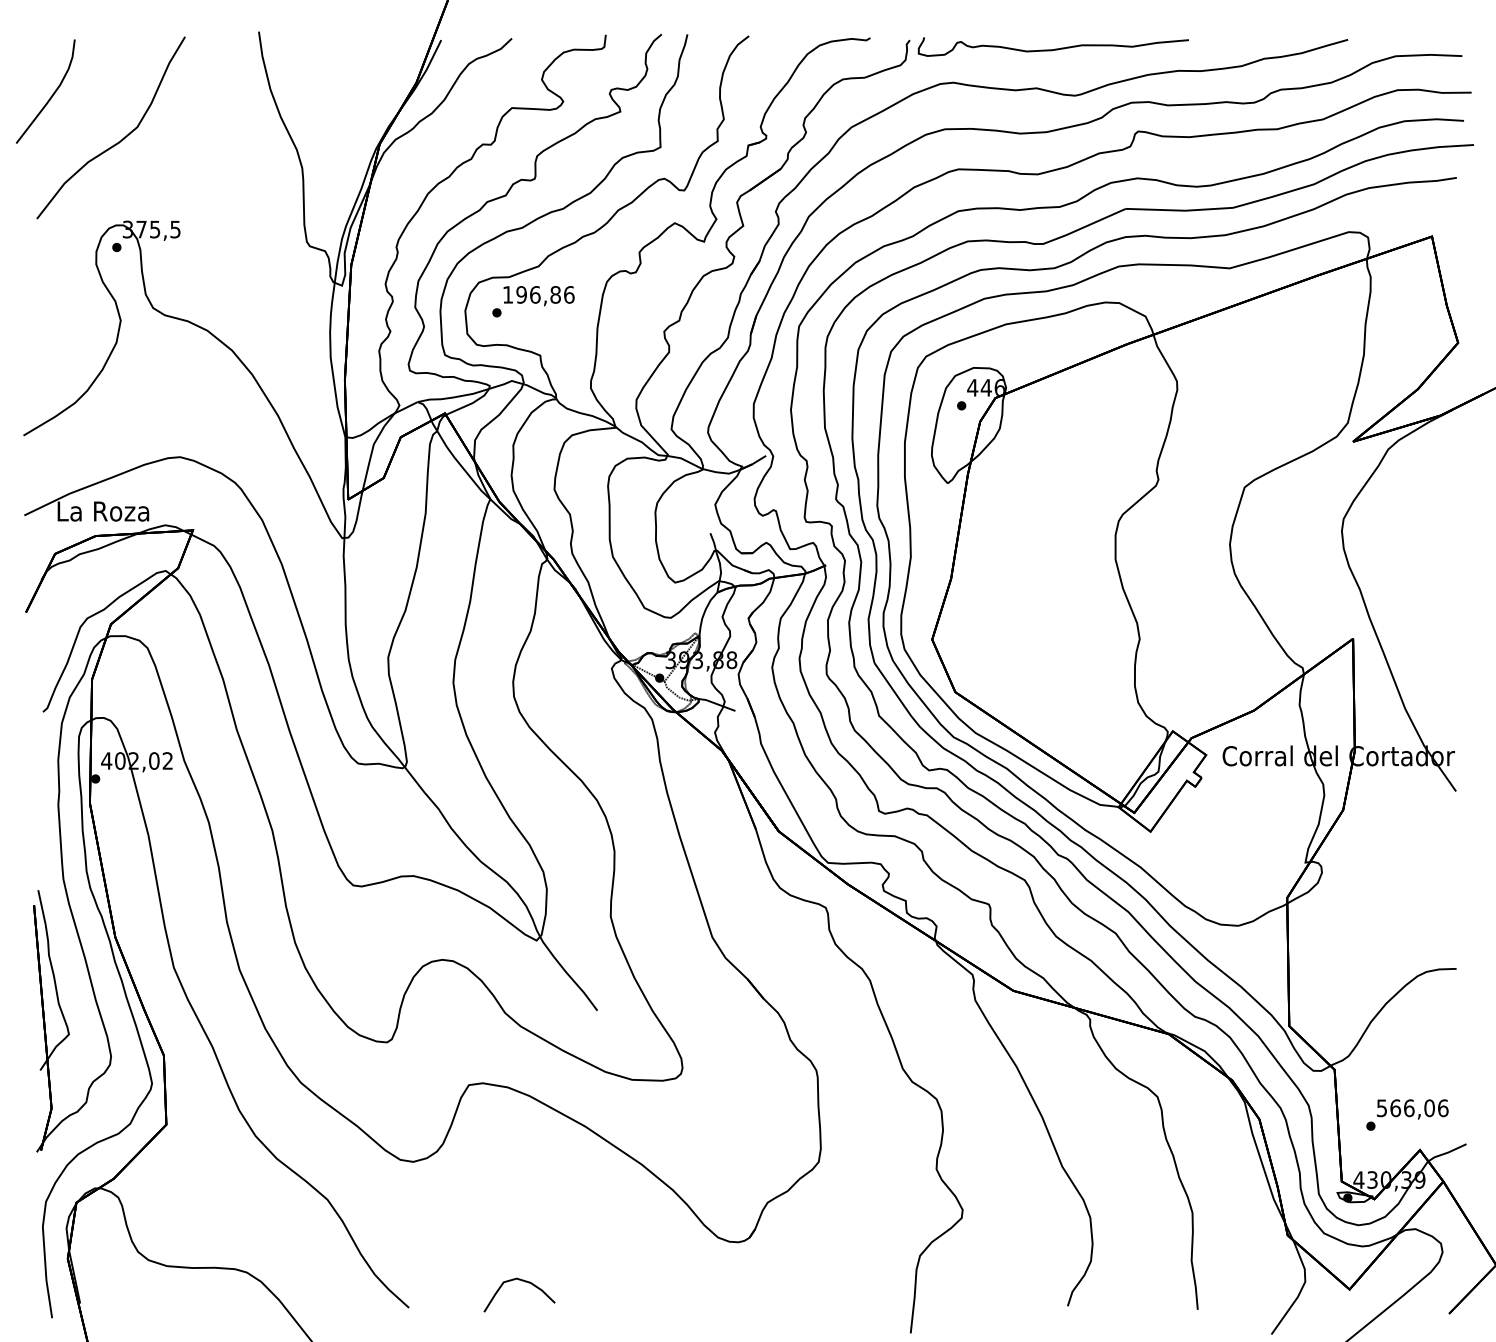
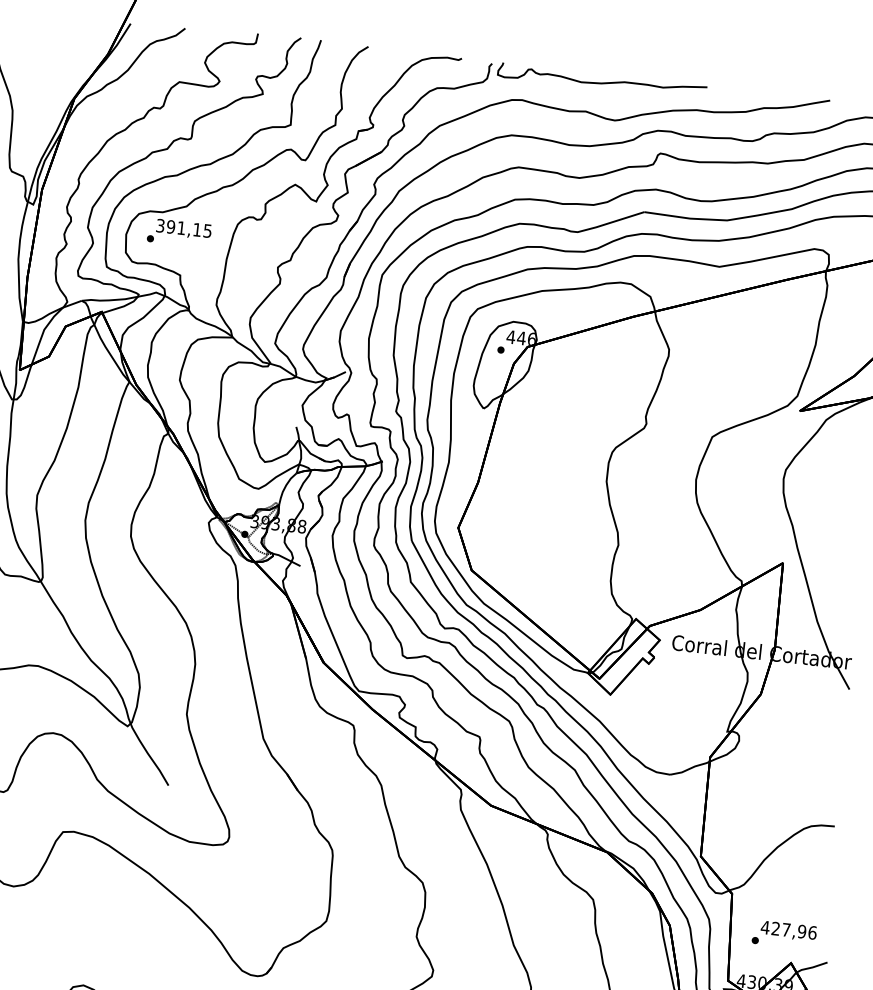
text: (538, 294) -> (184, 228), 196,86 -> 391,15
text: (1405, 1108) -> (783, 929), 566,06 -> 427,96

